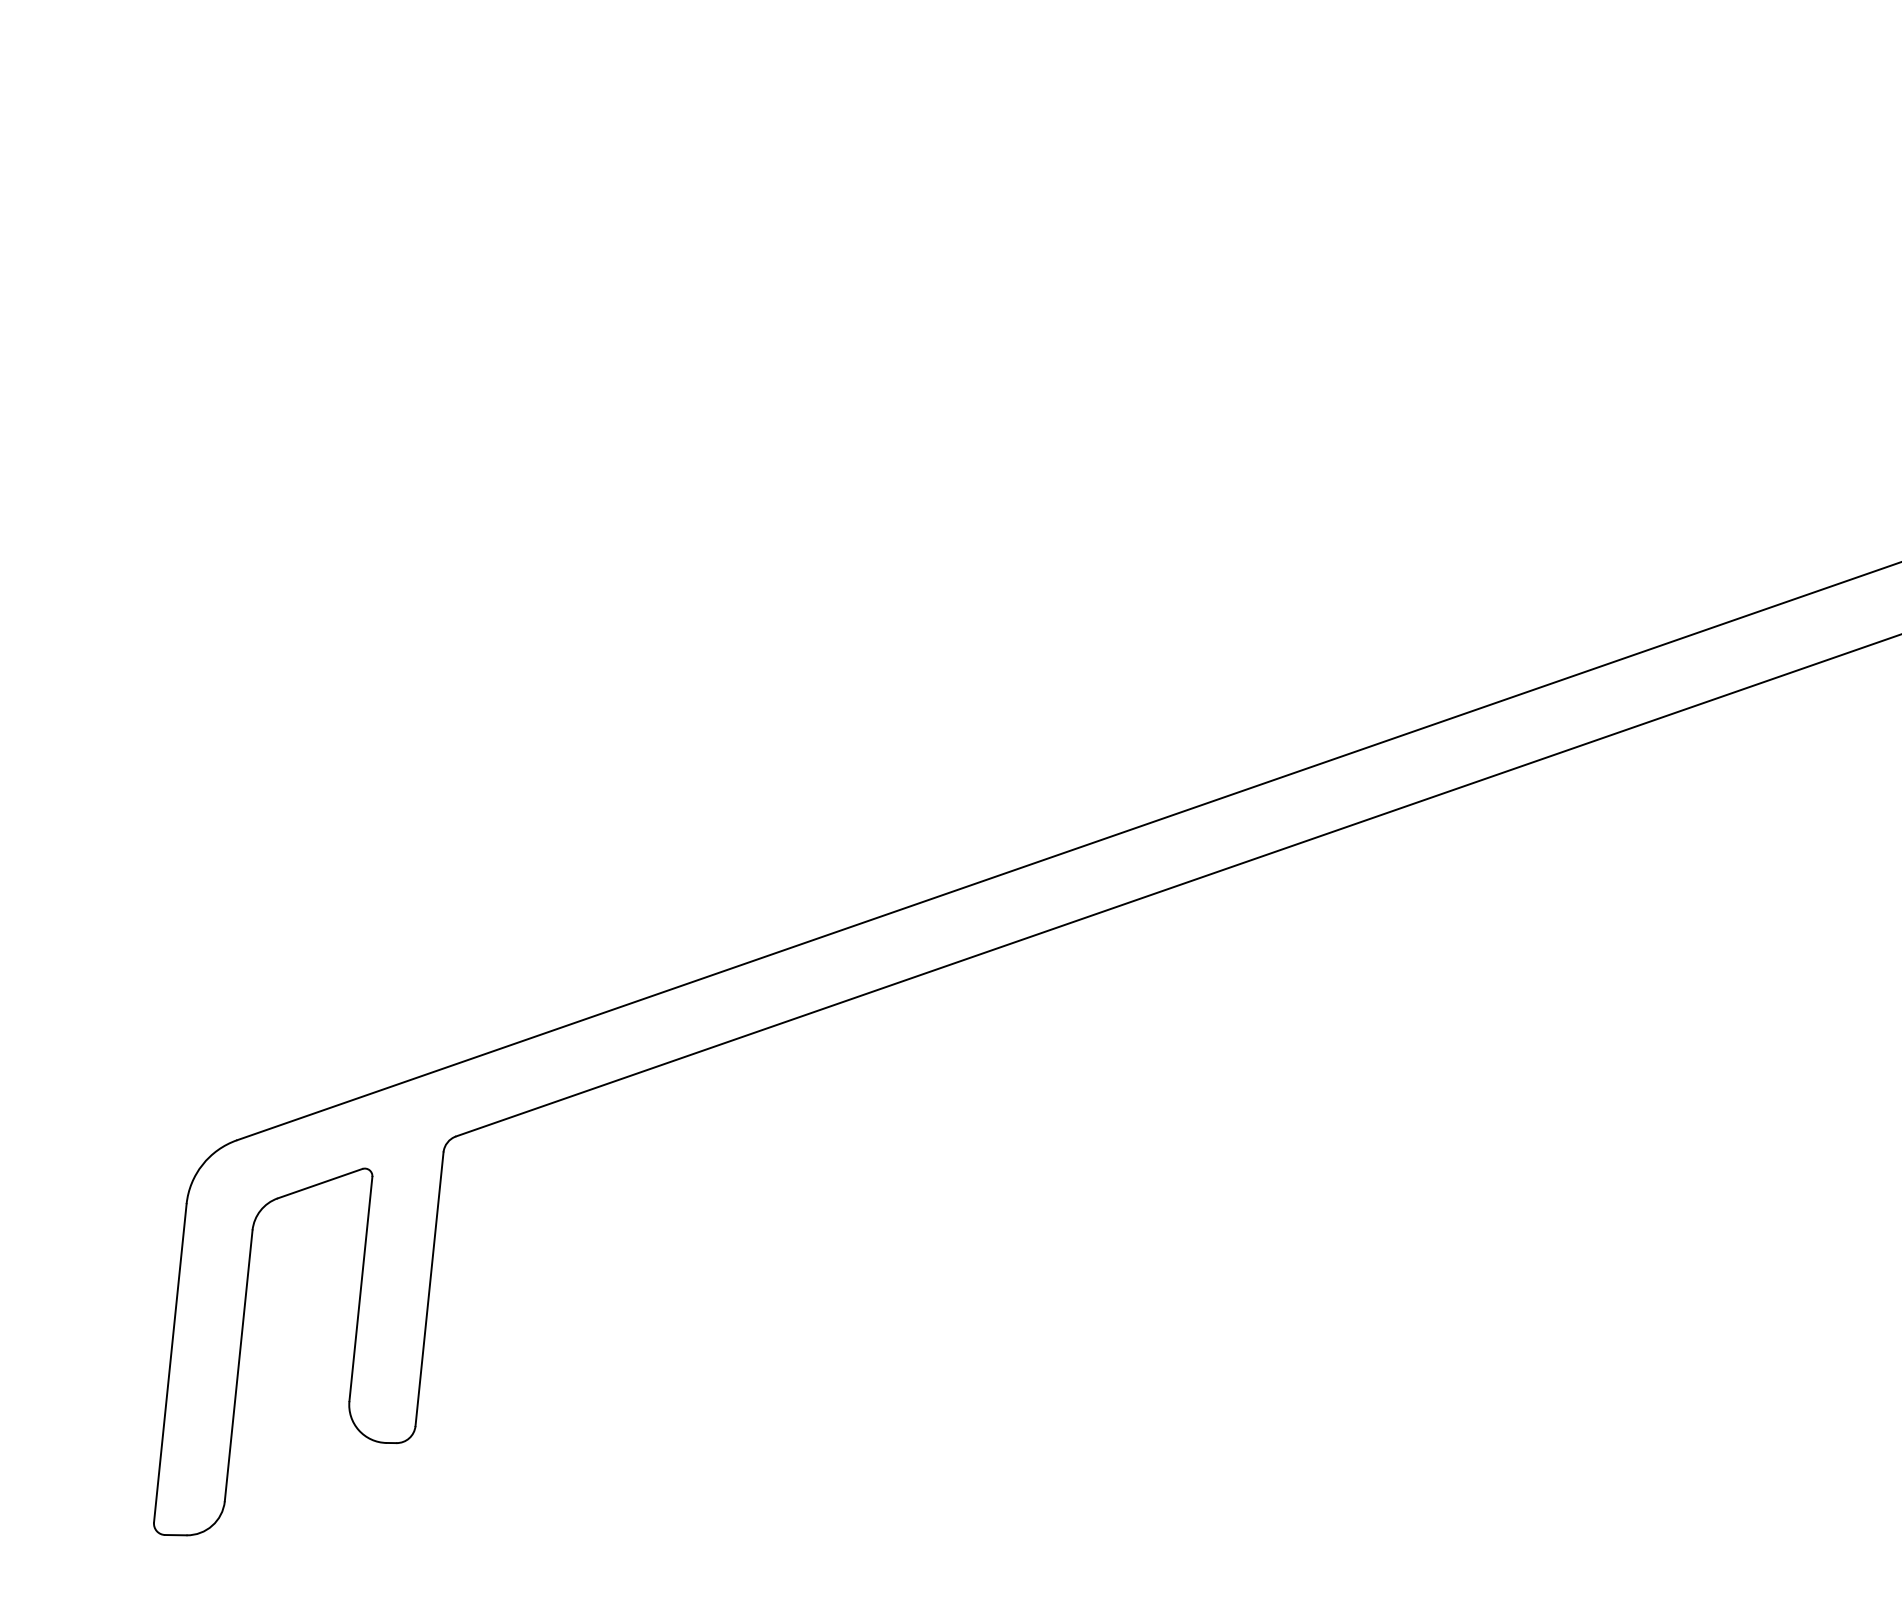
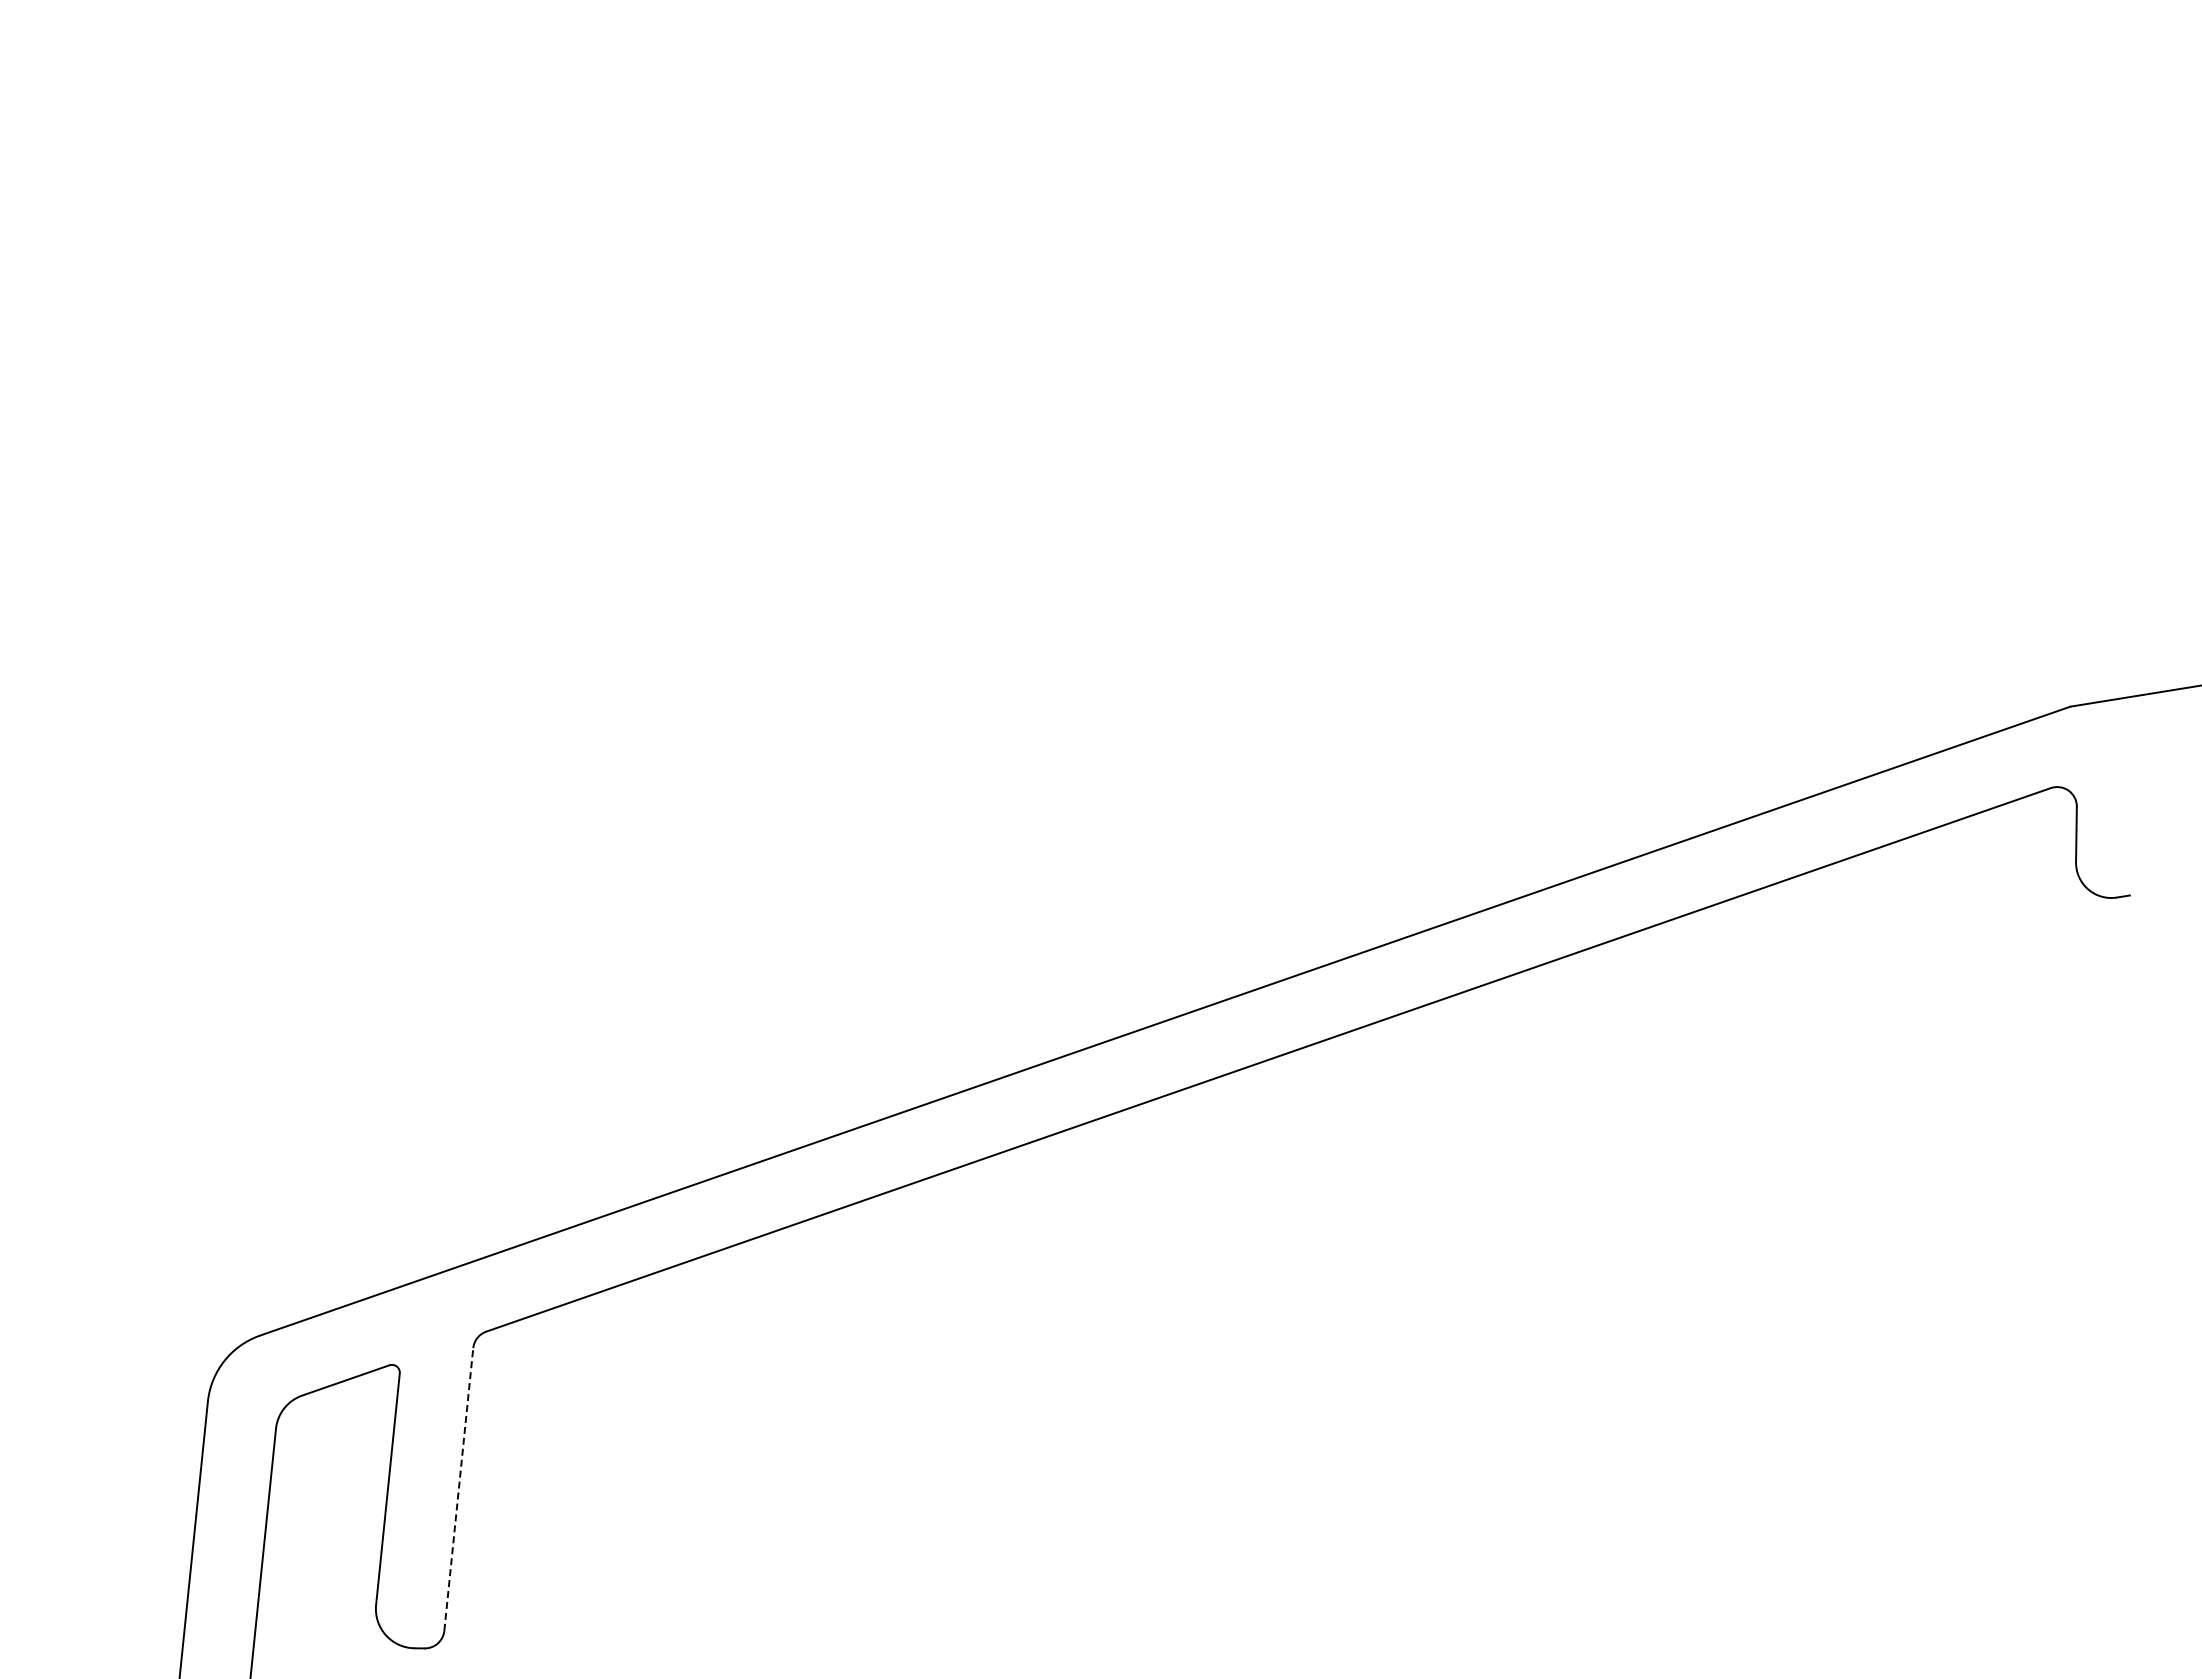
line: (429, 1289) -> (458, 1489), solid -> dashed

